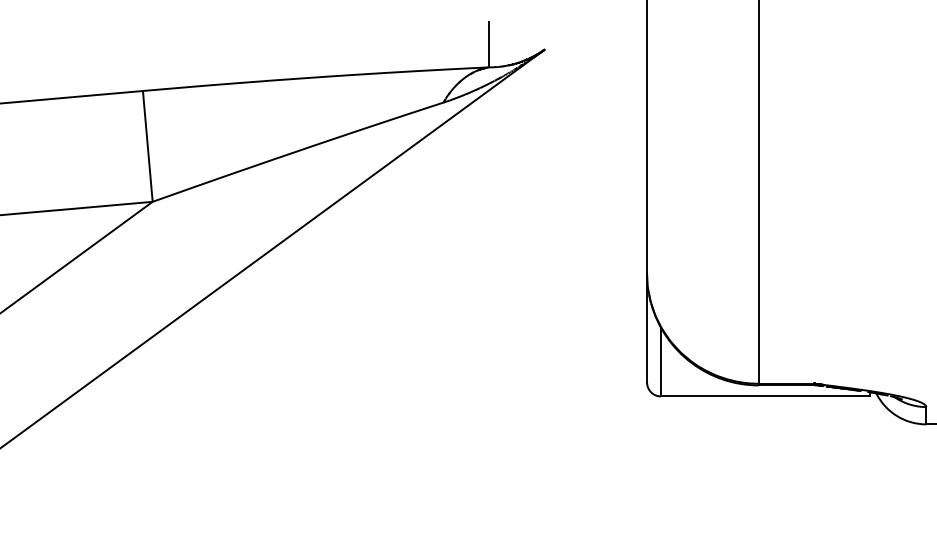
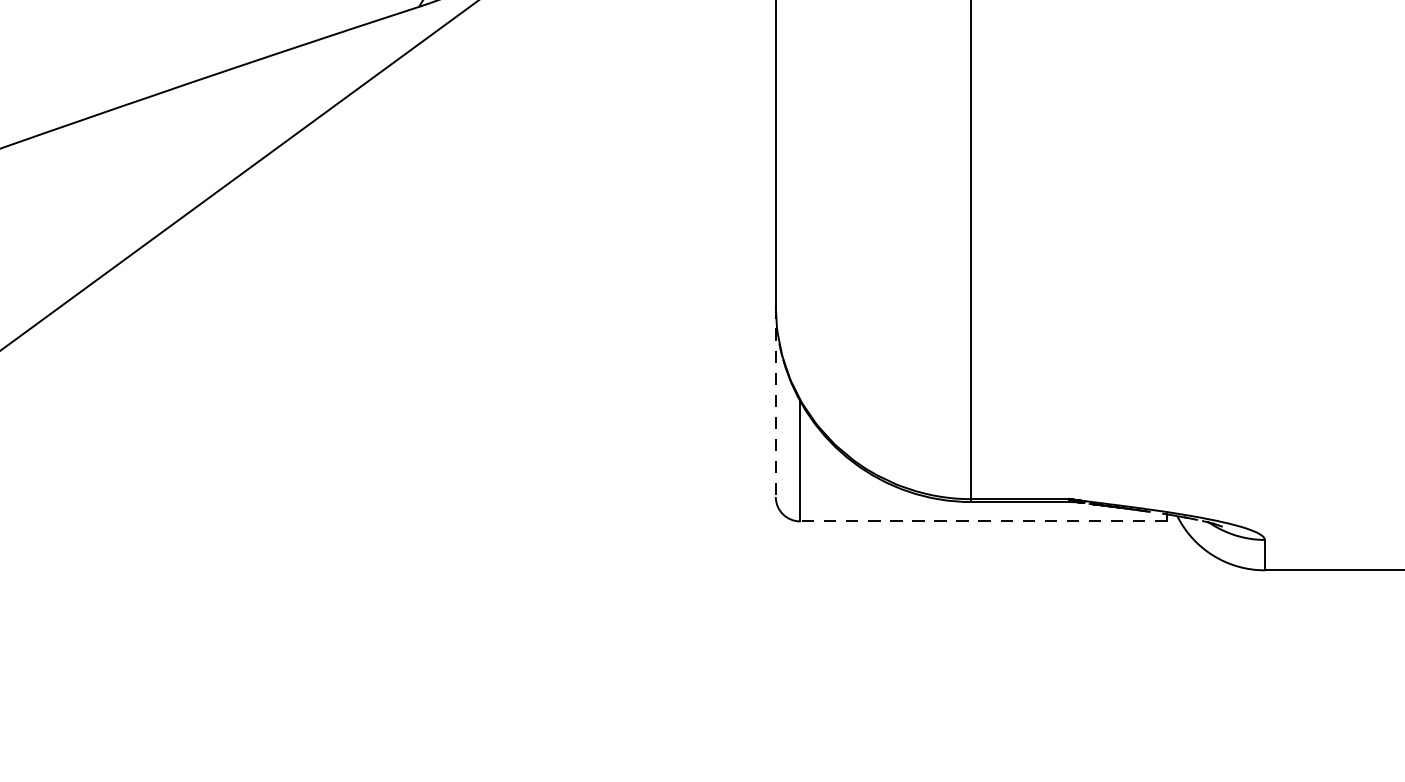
line: (647, 328) -> (776, 402), solid -> dashed
line: (765, 396) -> (983, 521), solid -> dashed

